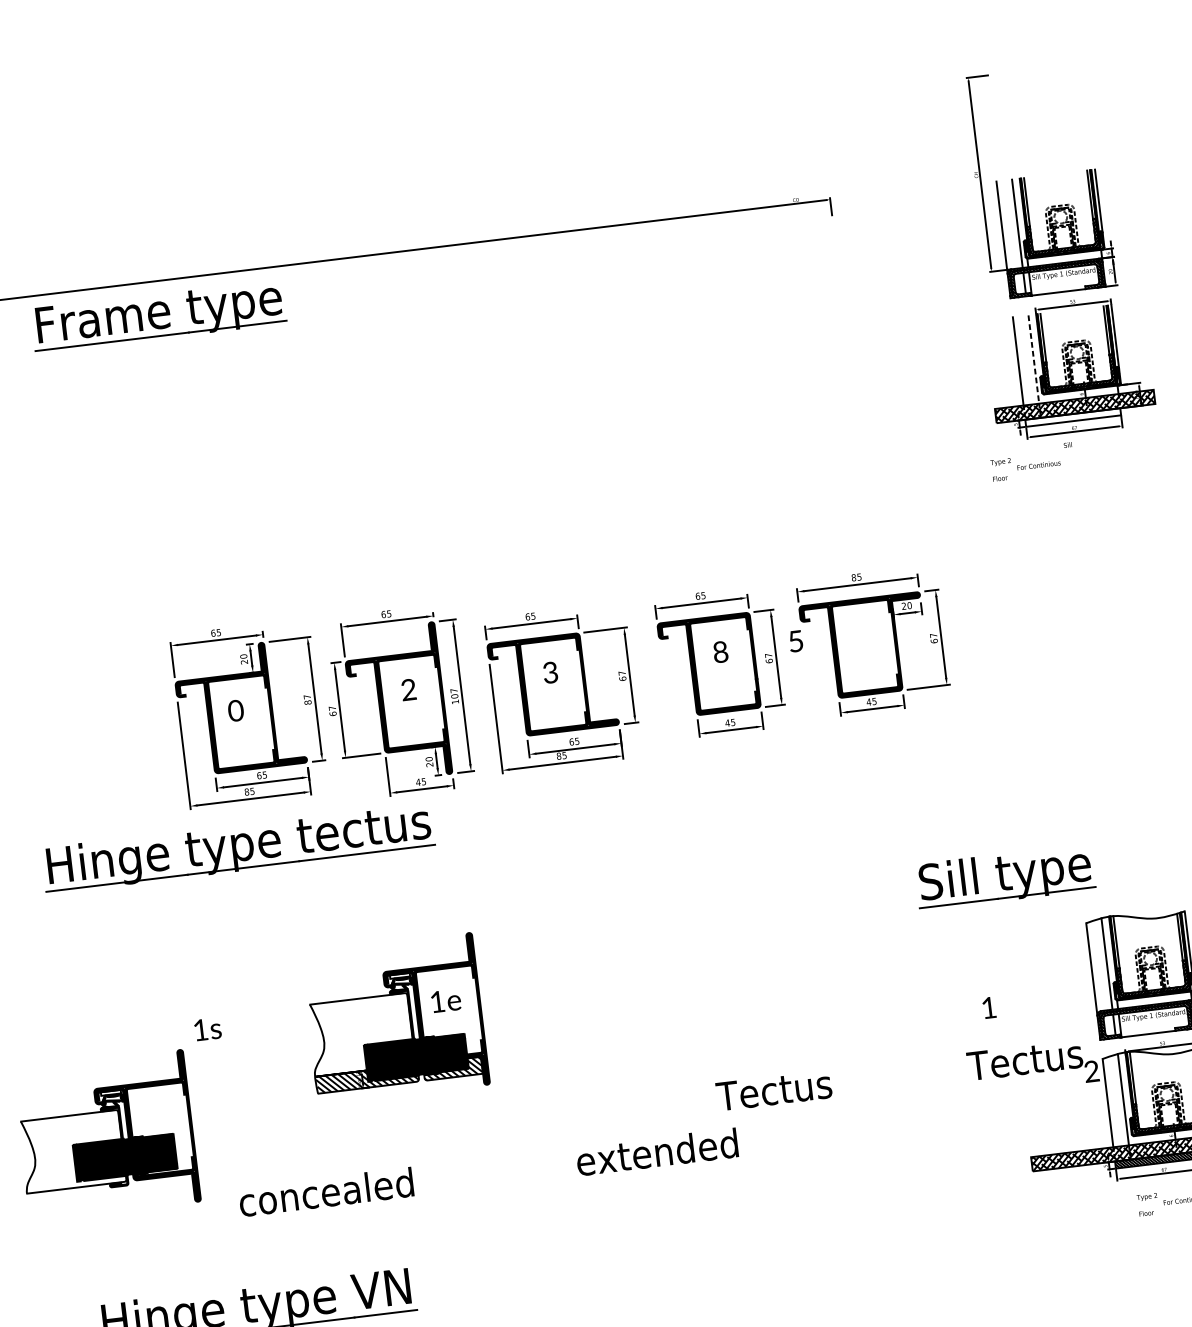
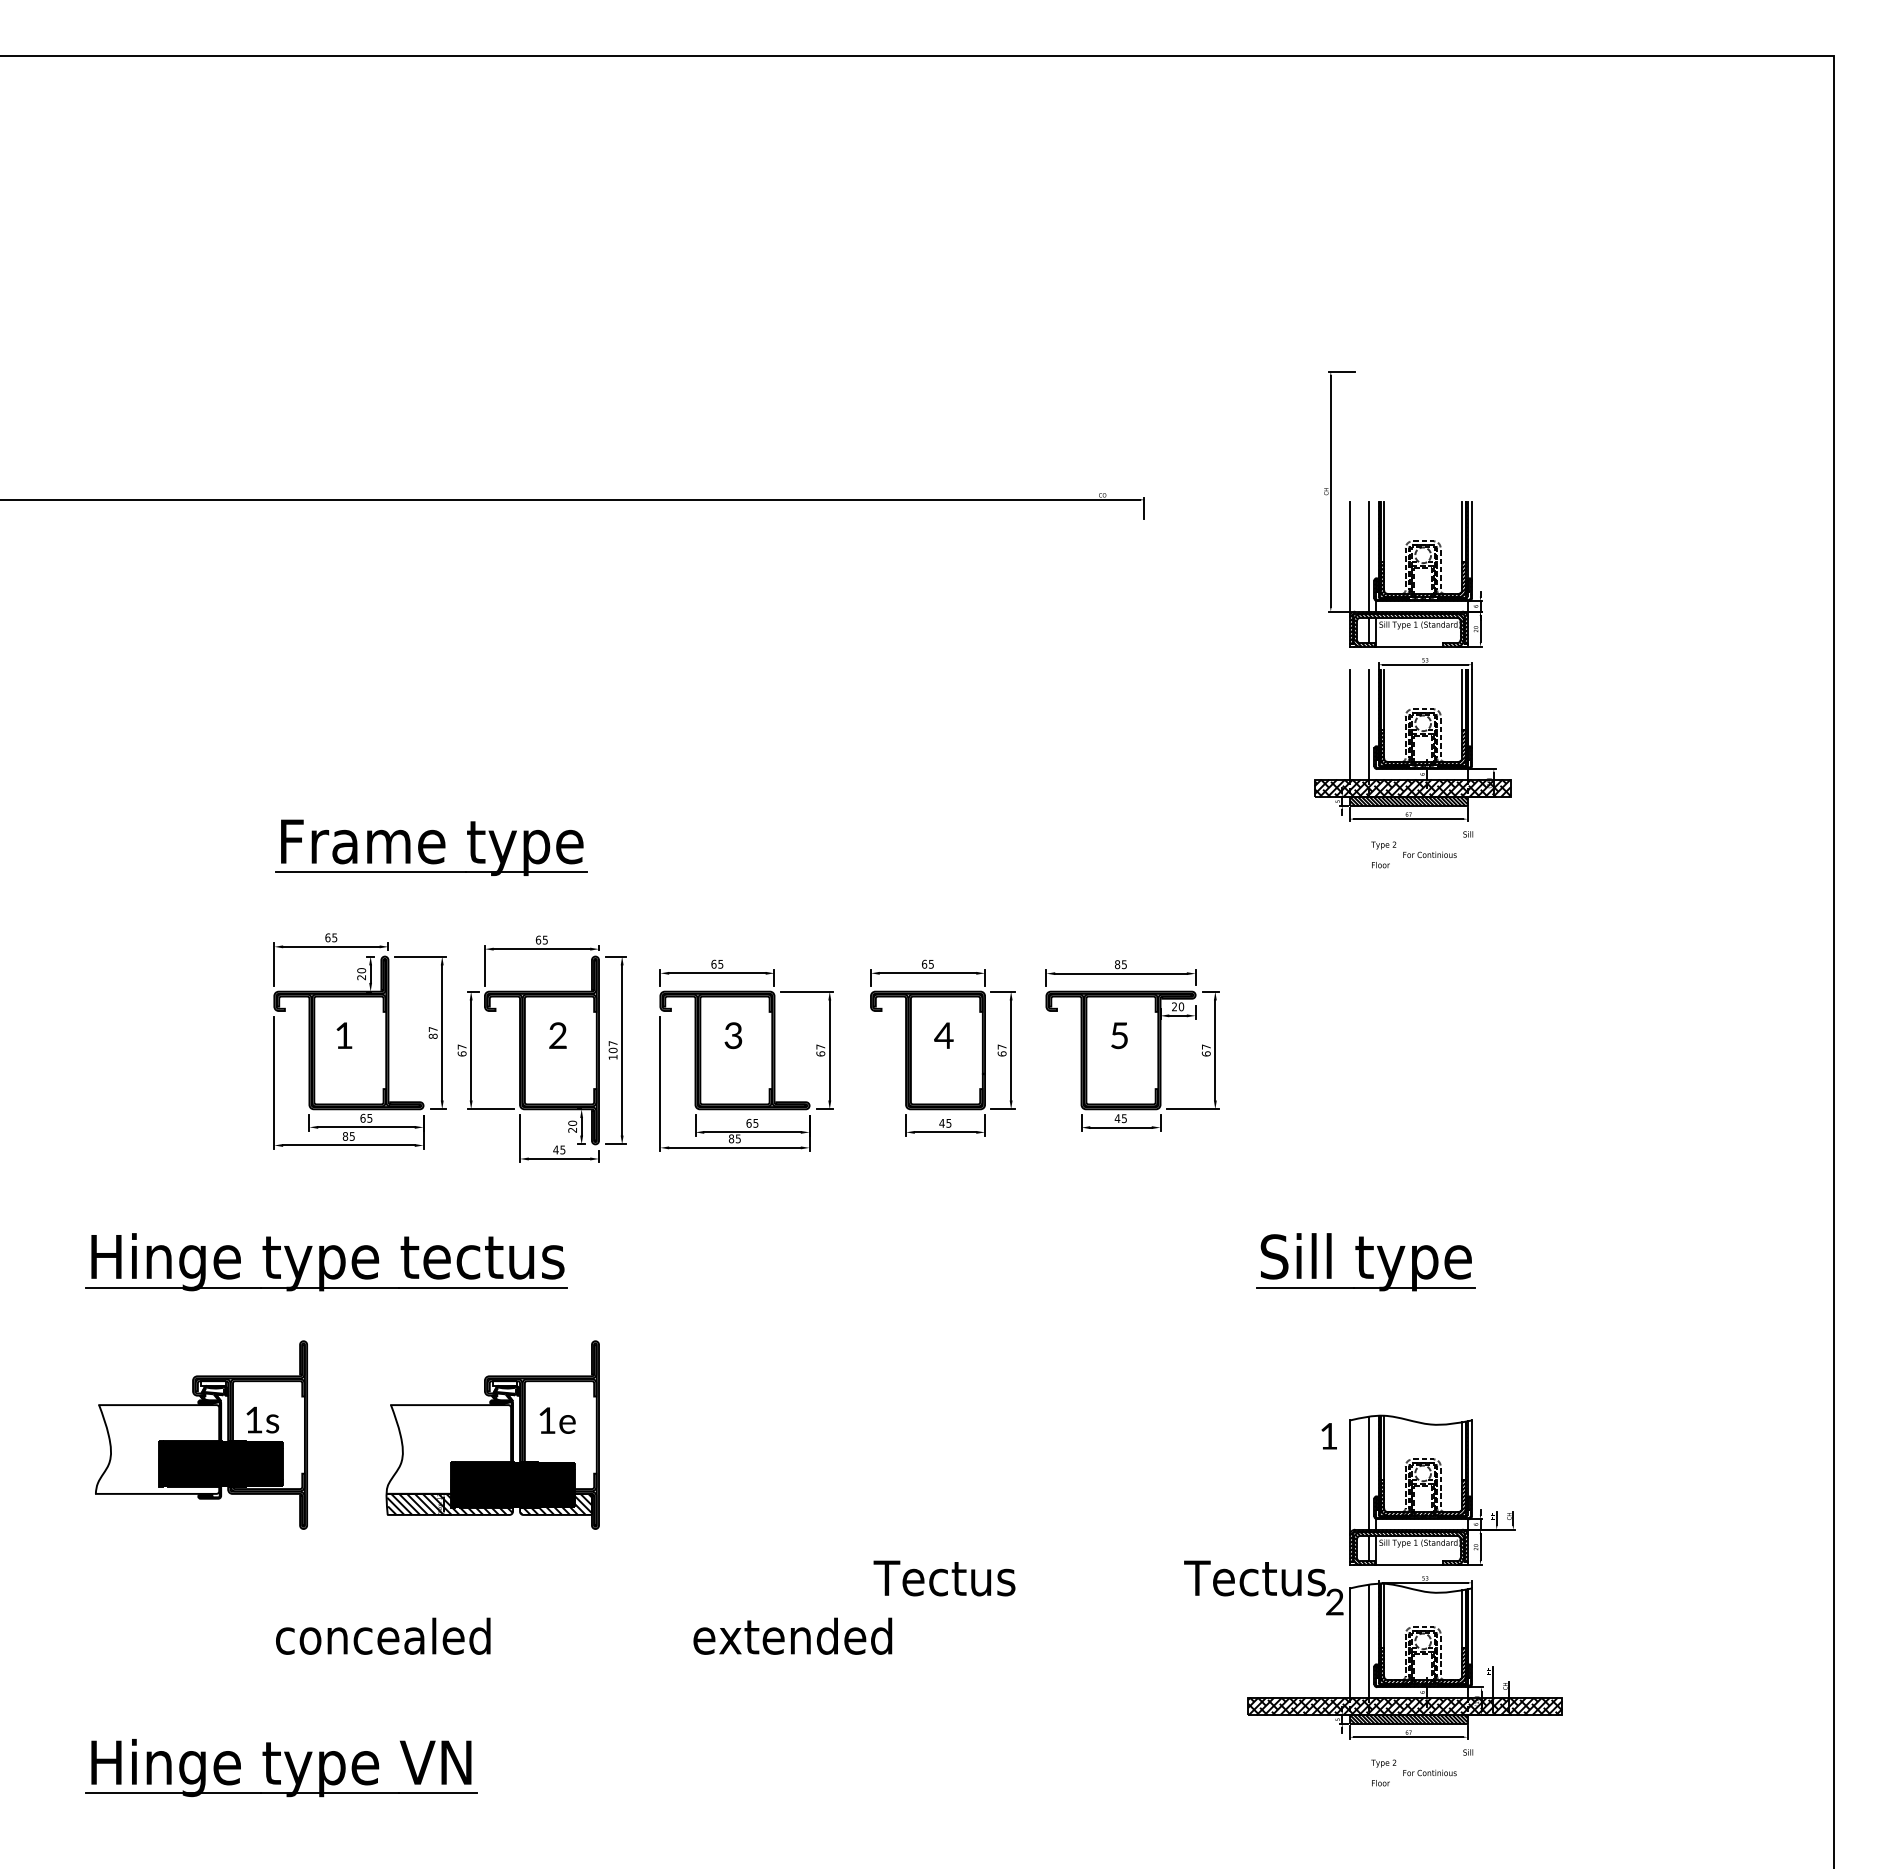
part: (158, 315) -> (431, 847), moved
line: (1034, 359) -> (1369, 725), dashed -> solid
hatch: (1072, 417) -> (1408, 801), added
text: (1032, 461) -> (1422, 849), moved
text: (795, 641) -> (1119, 1035), moved
text: (720, 652) -> (943, 1035), 8 -> 4
text: (235, 710) -> (343, 1035), 0 -> 1
part: (238, 848) -> (326, 1262), moved
part: (1004, 877) -> (1365, 1262), moved
text: (988, 1008) -> (1328, 1436), moved
part: (106, 1135) -> (201, 1434), moved

